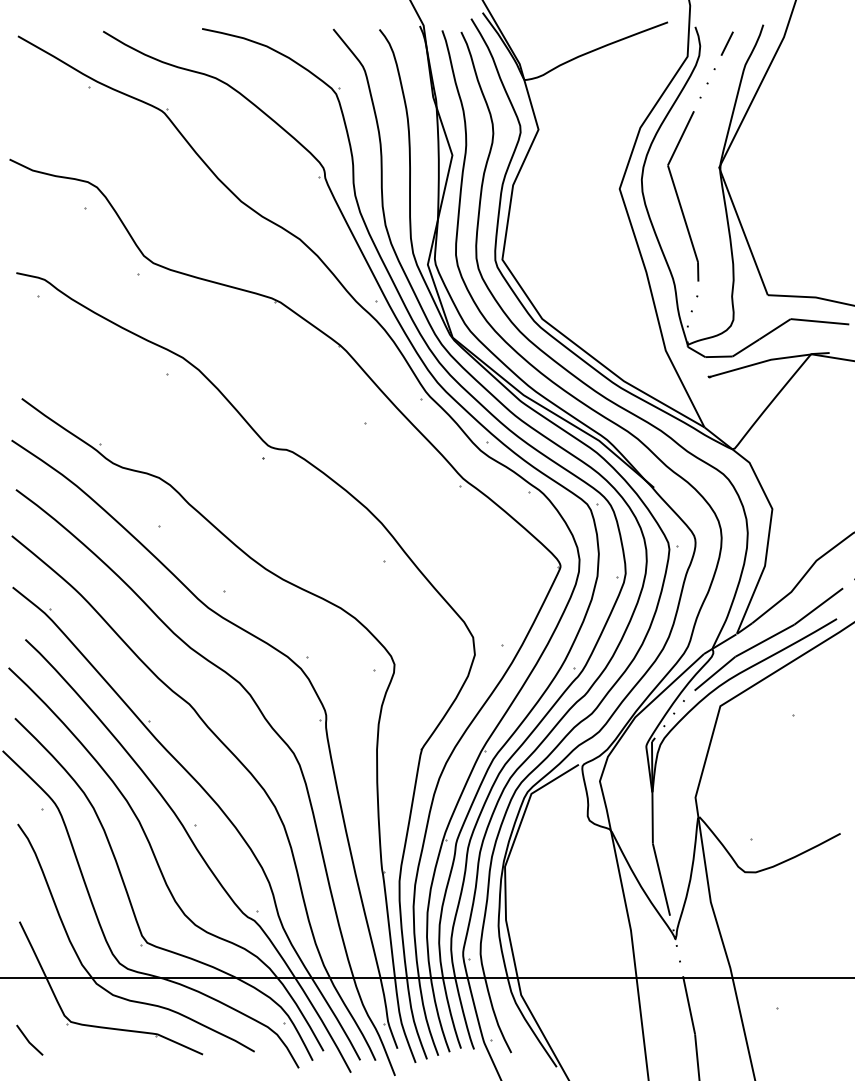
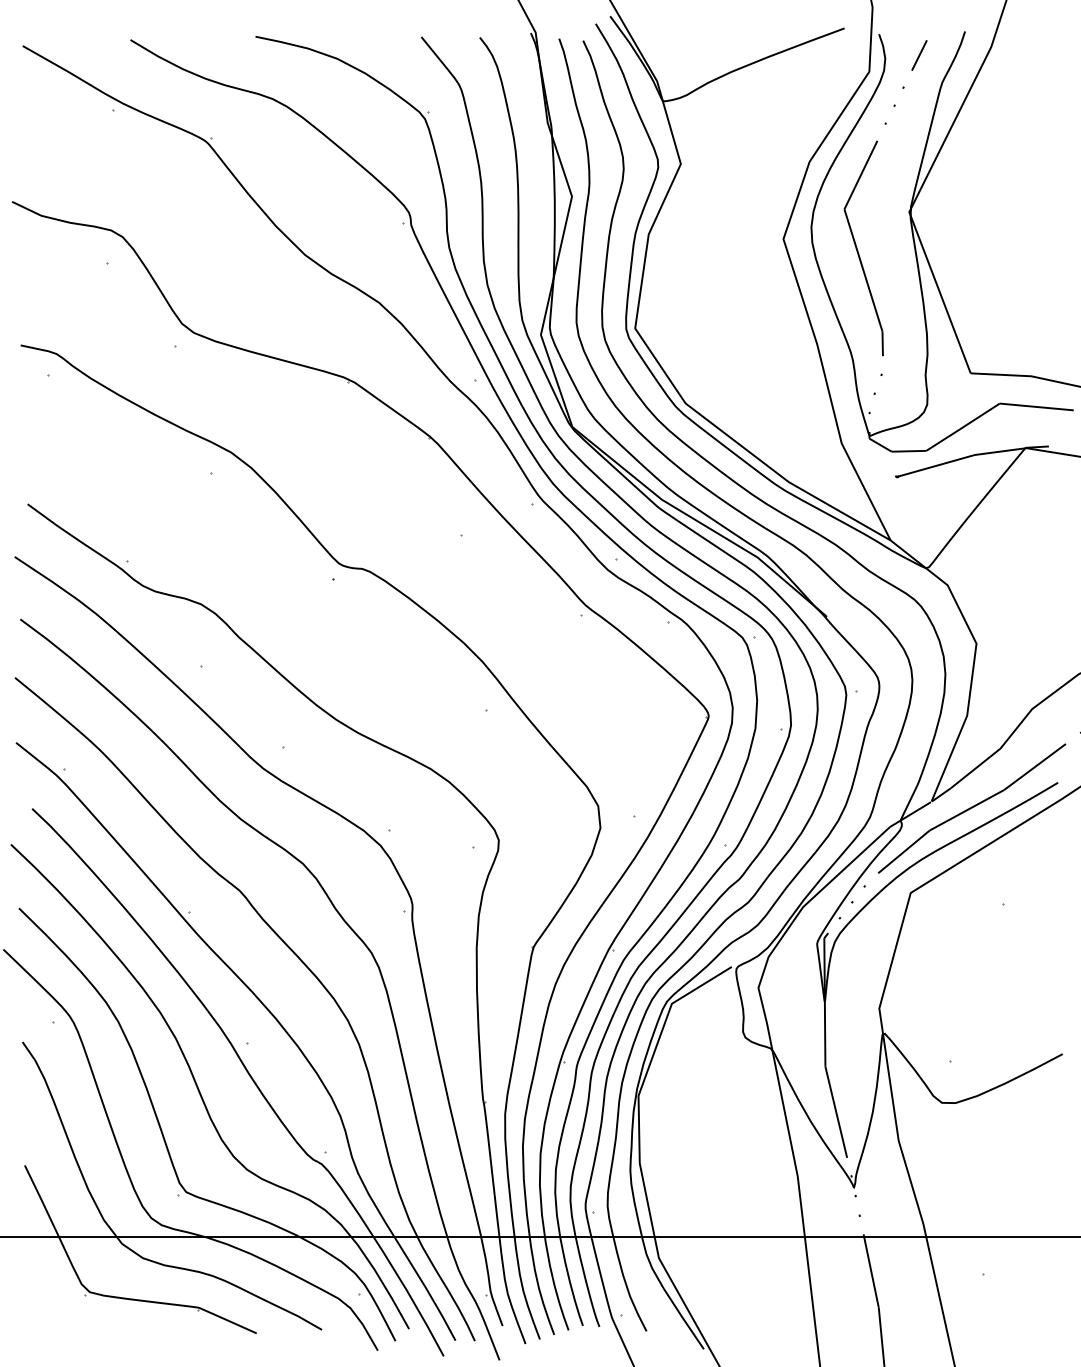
line: (28, 1039) -> (36, 1314), removed

